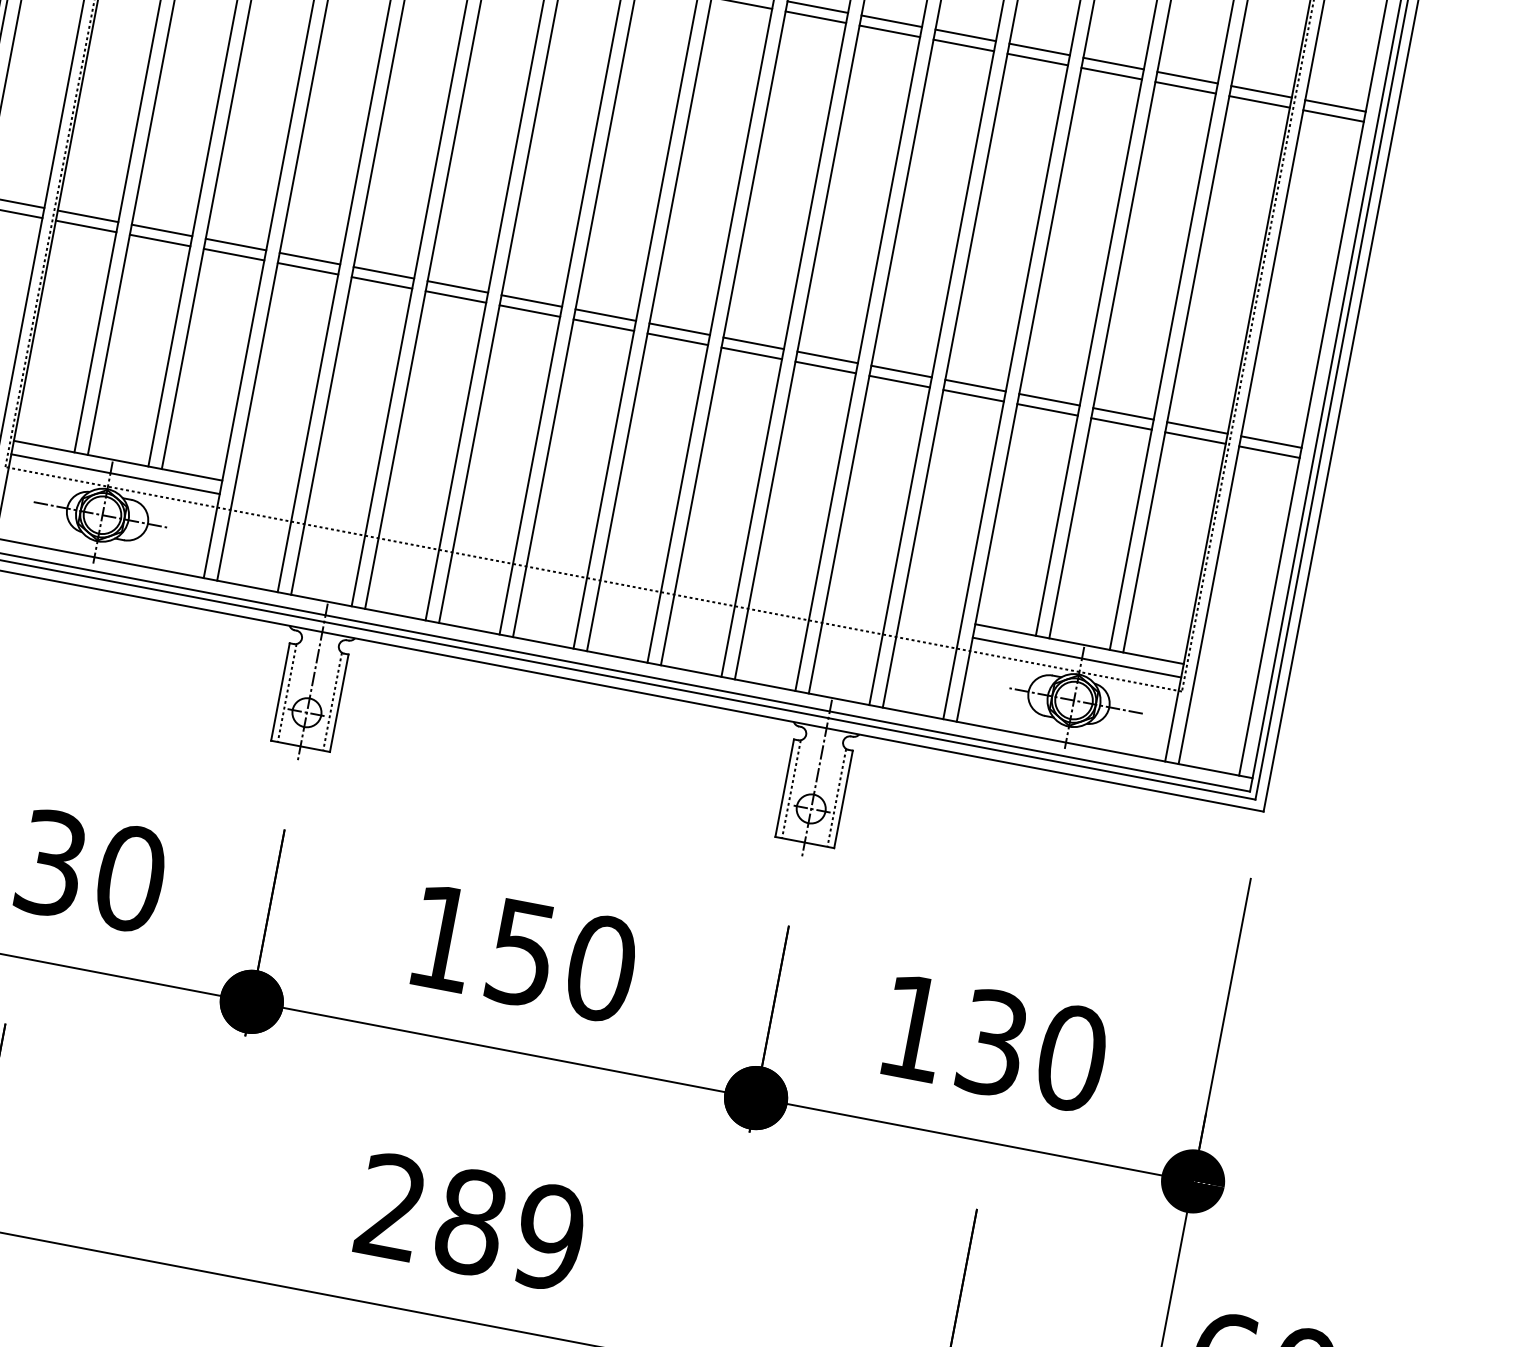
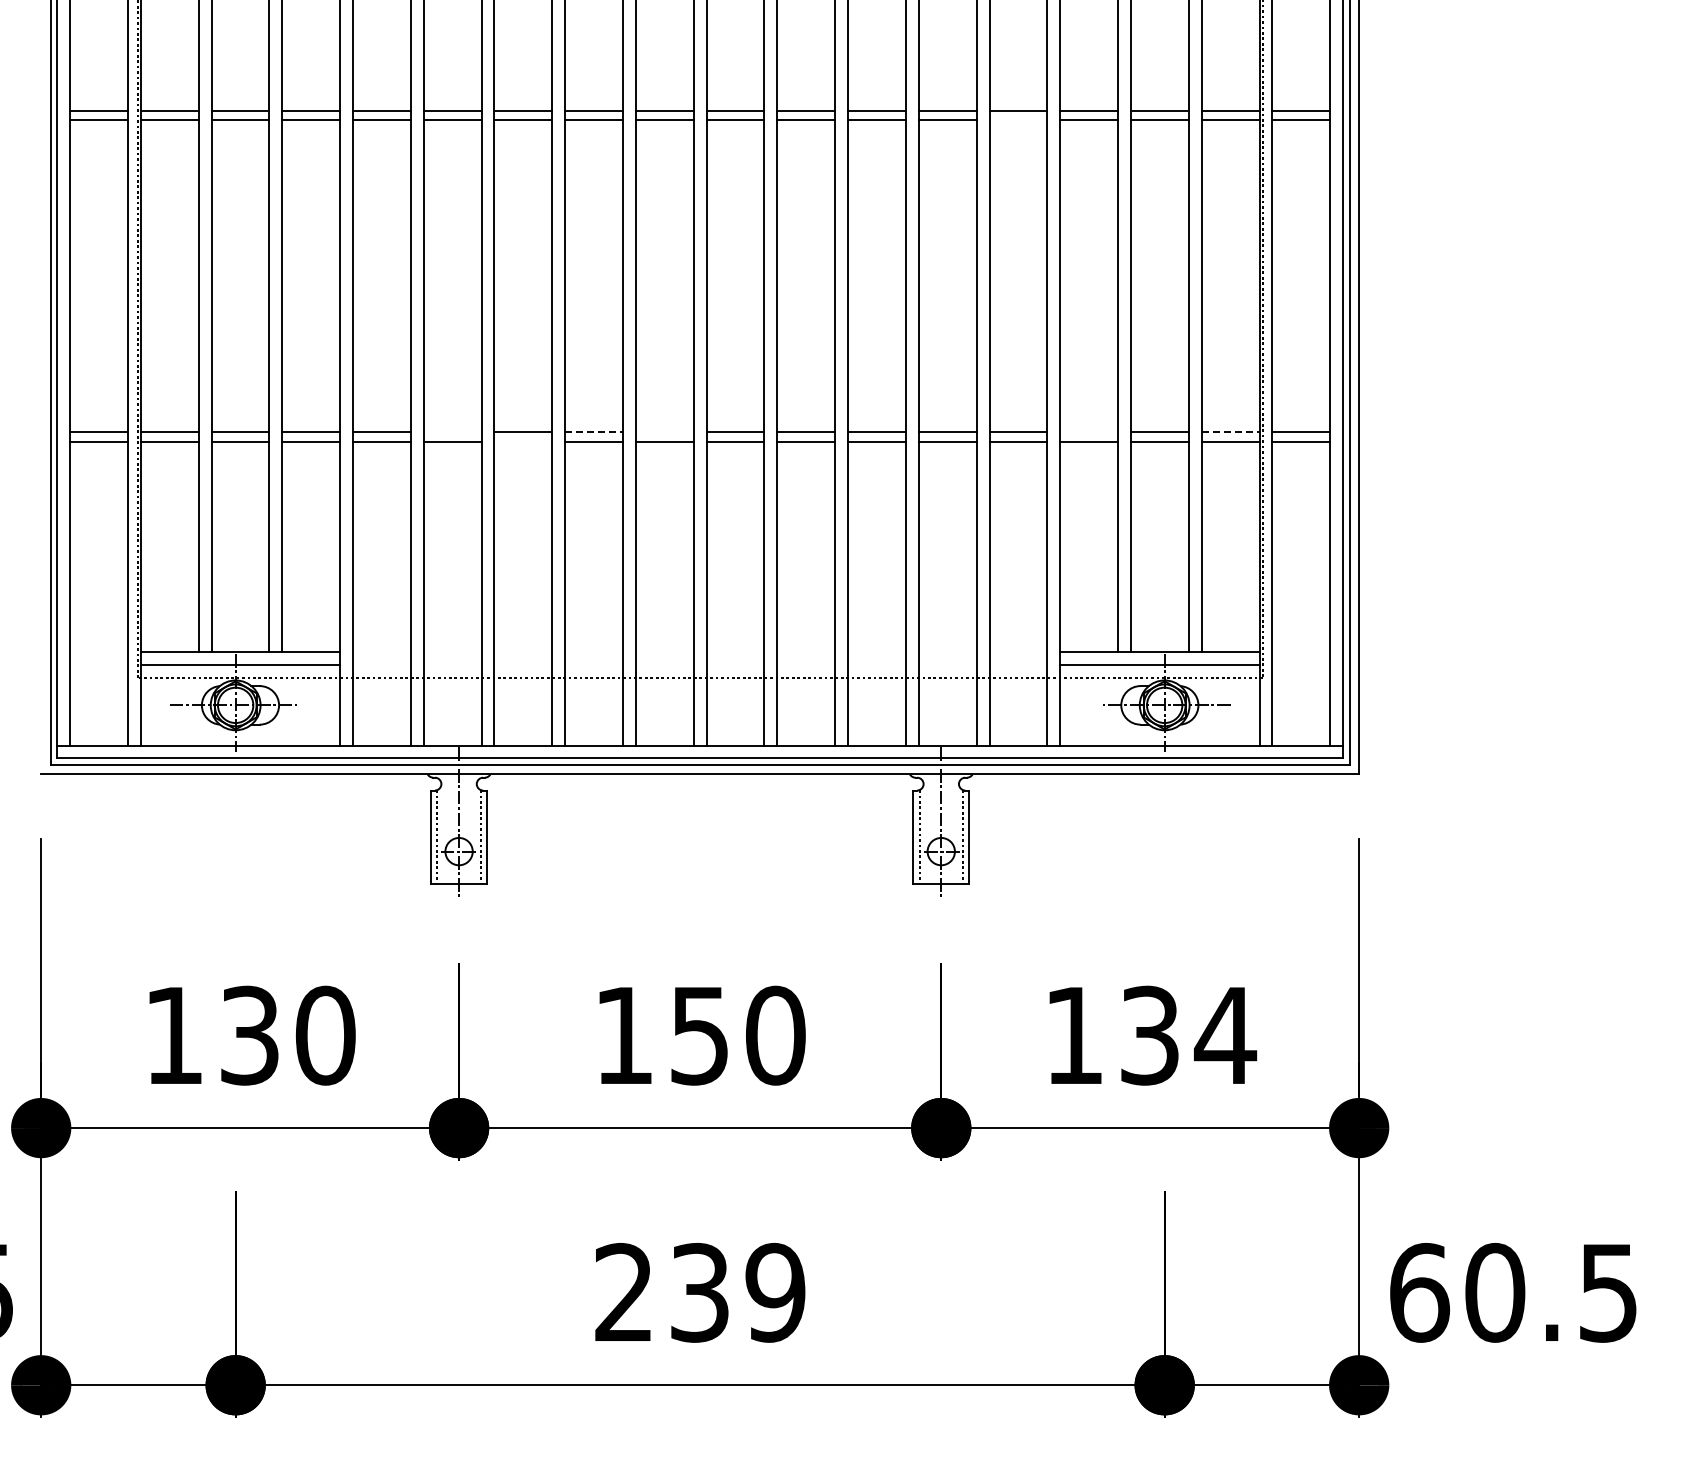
line: (1037, 59) -> (1018, 120), removed
line: (383, 273) -> (452, 432), removed
line: (456, 296) -> (523, 441), removed
line: (532, 301) -> (594, 432), solid -> dashed
line: (605, 315) -> (664, 432), removed
line: (1049, 400) -> (1089, 432), removed
line: (1197, 428) -> (1230, 432), solid -> dashed
text: (1071, 1057) -> (1225, 1035), 130 -> 134
text: (470, 1221) -> (699, 1292), 289 -> 239

